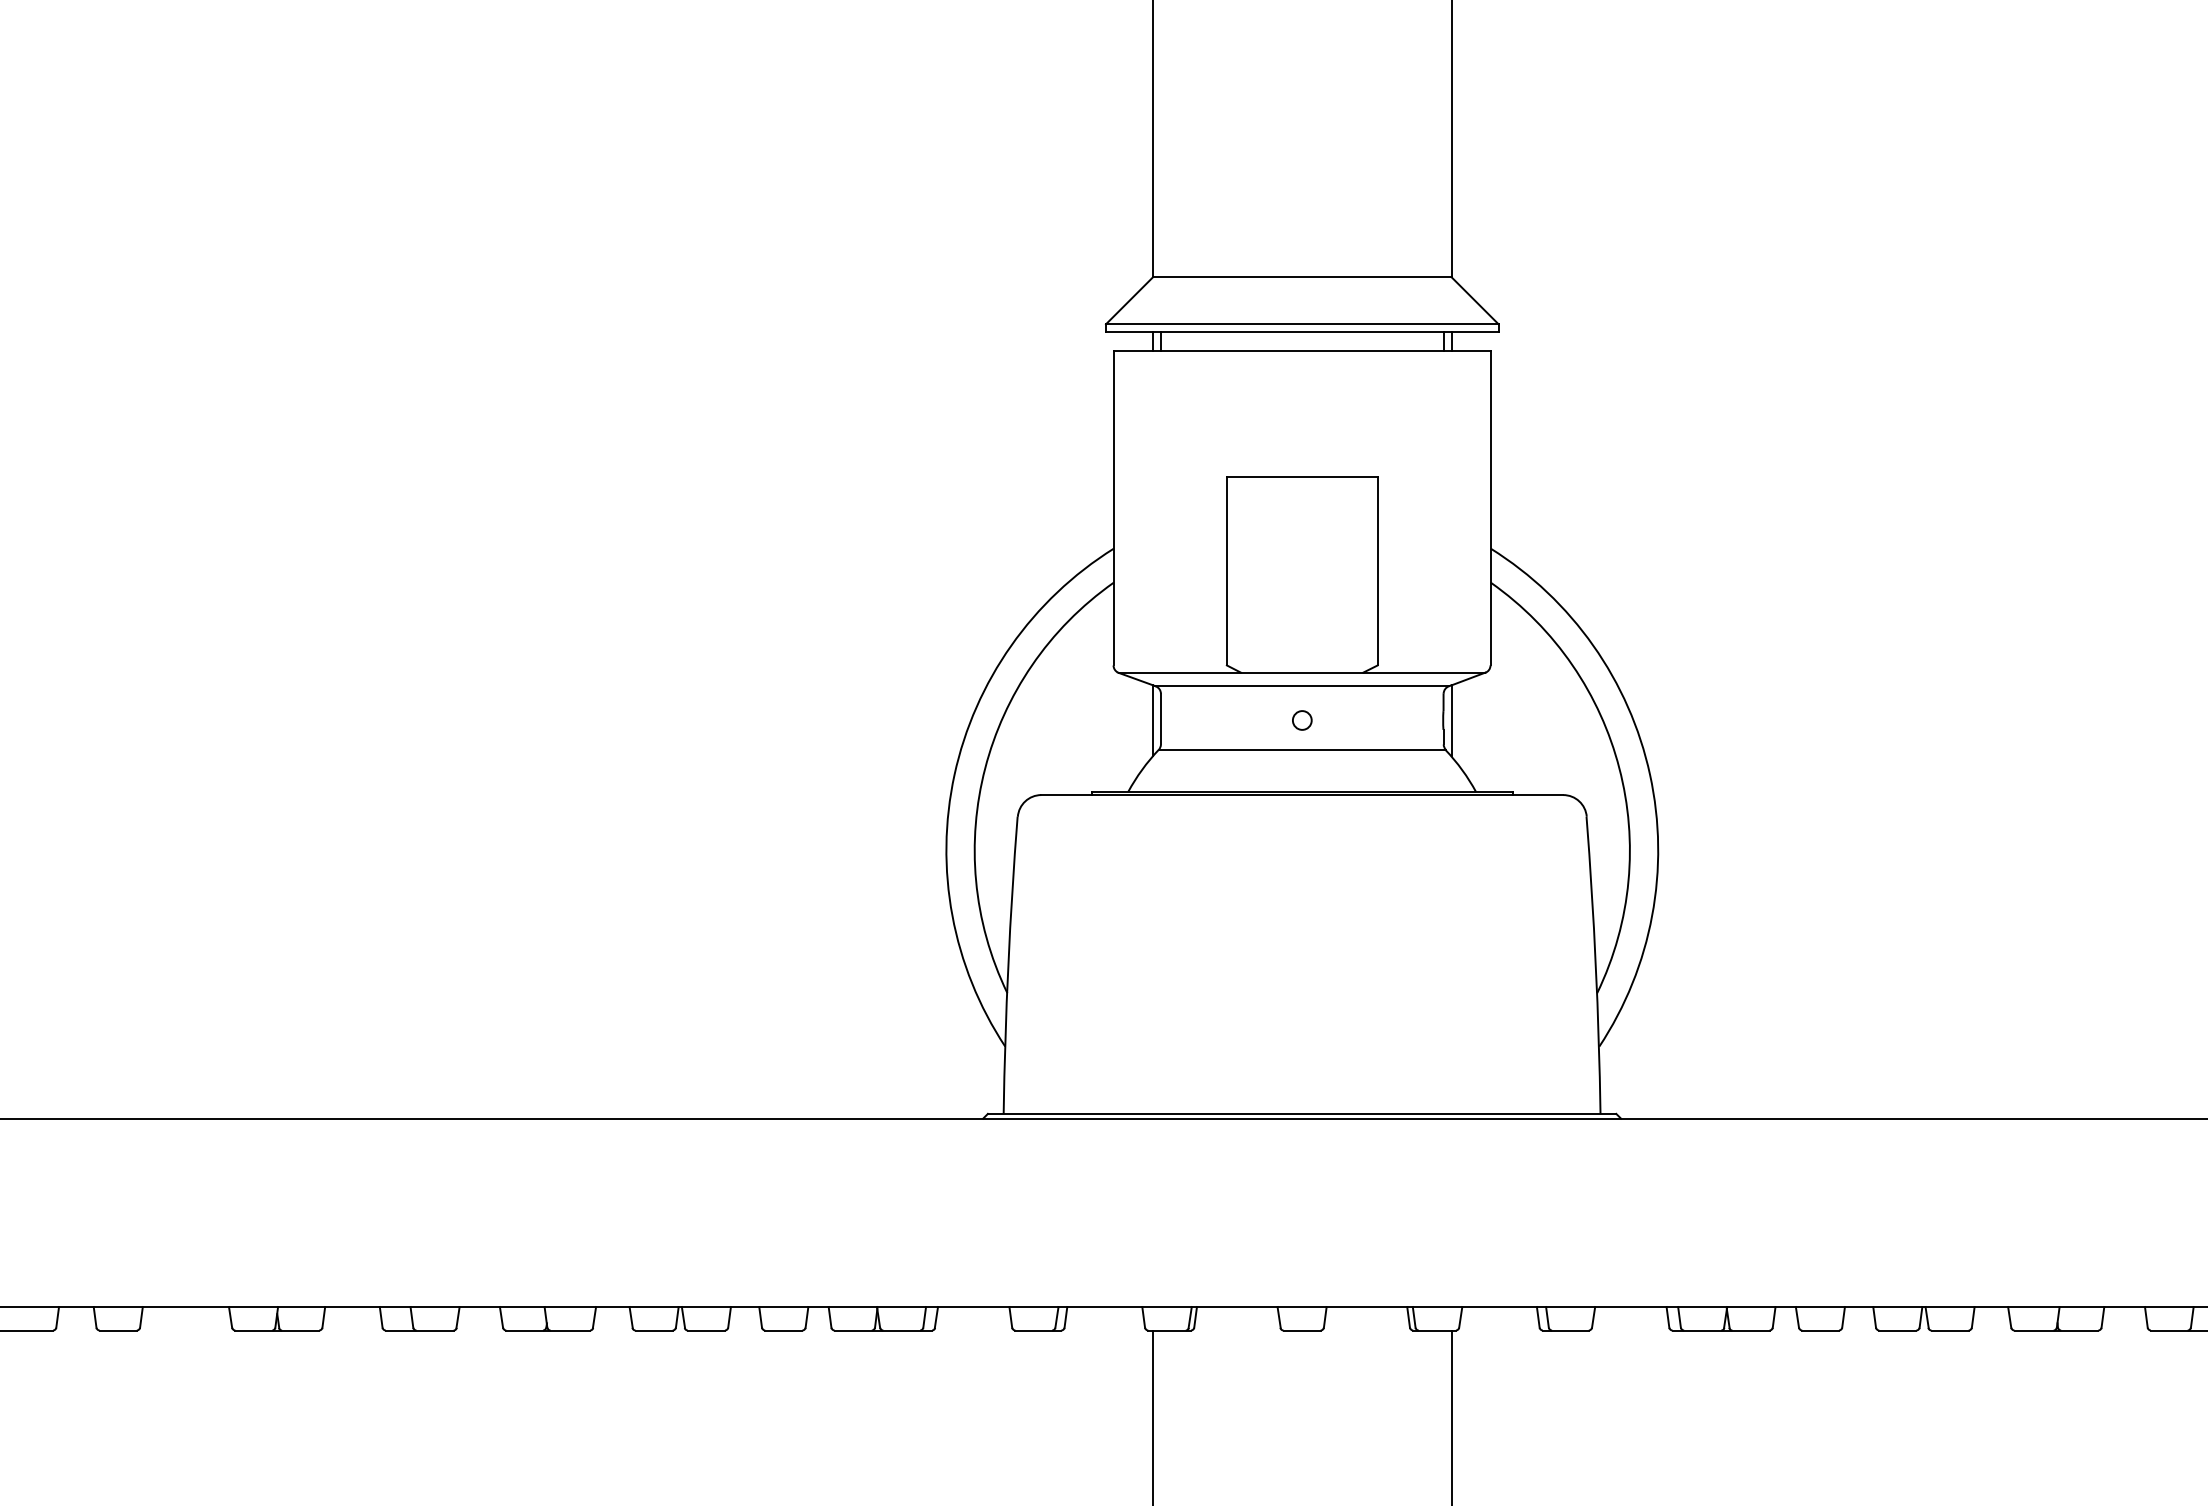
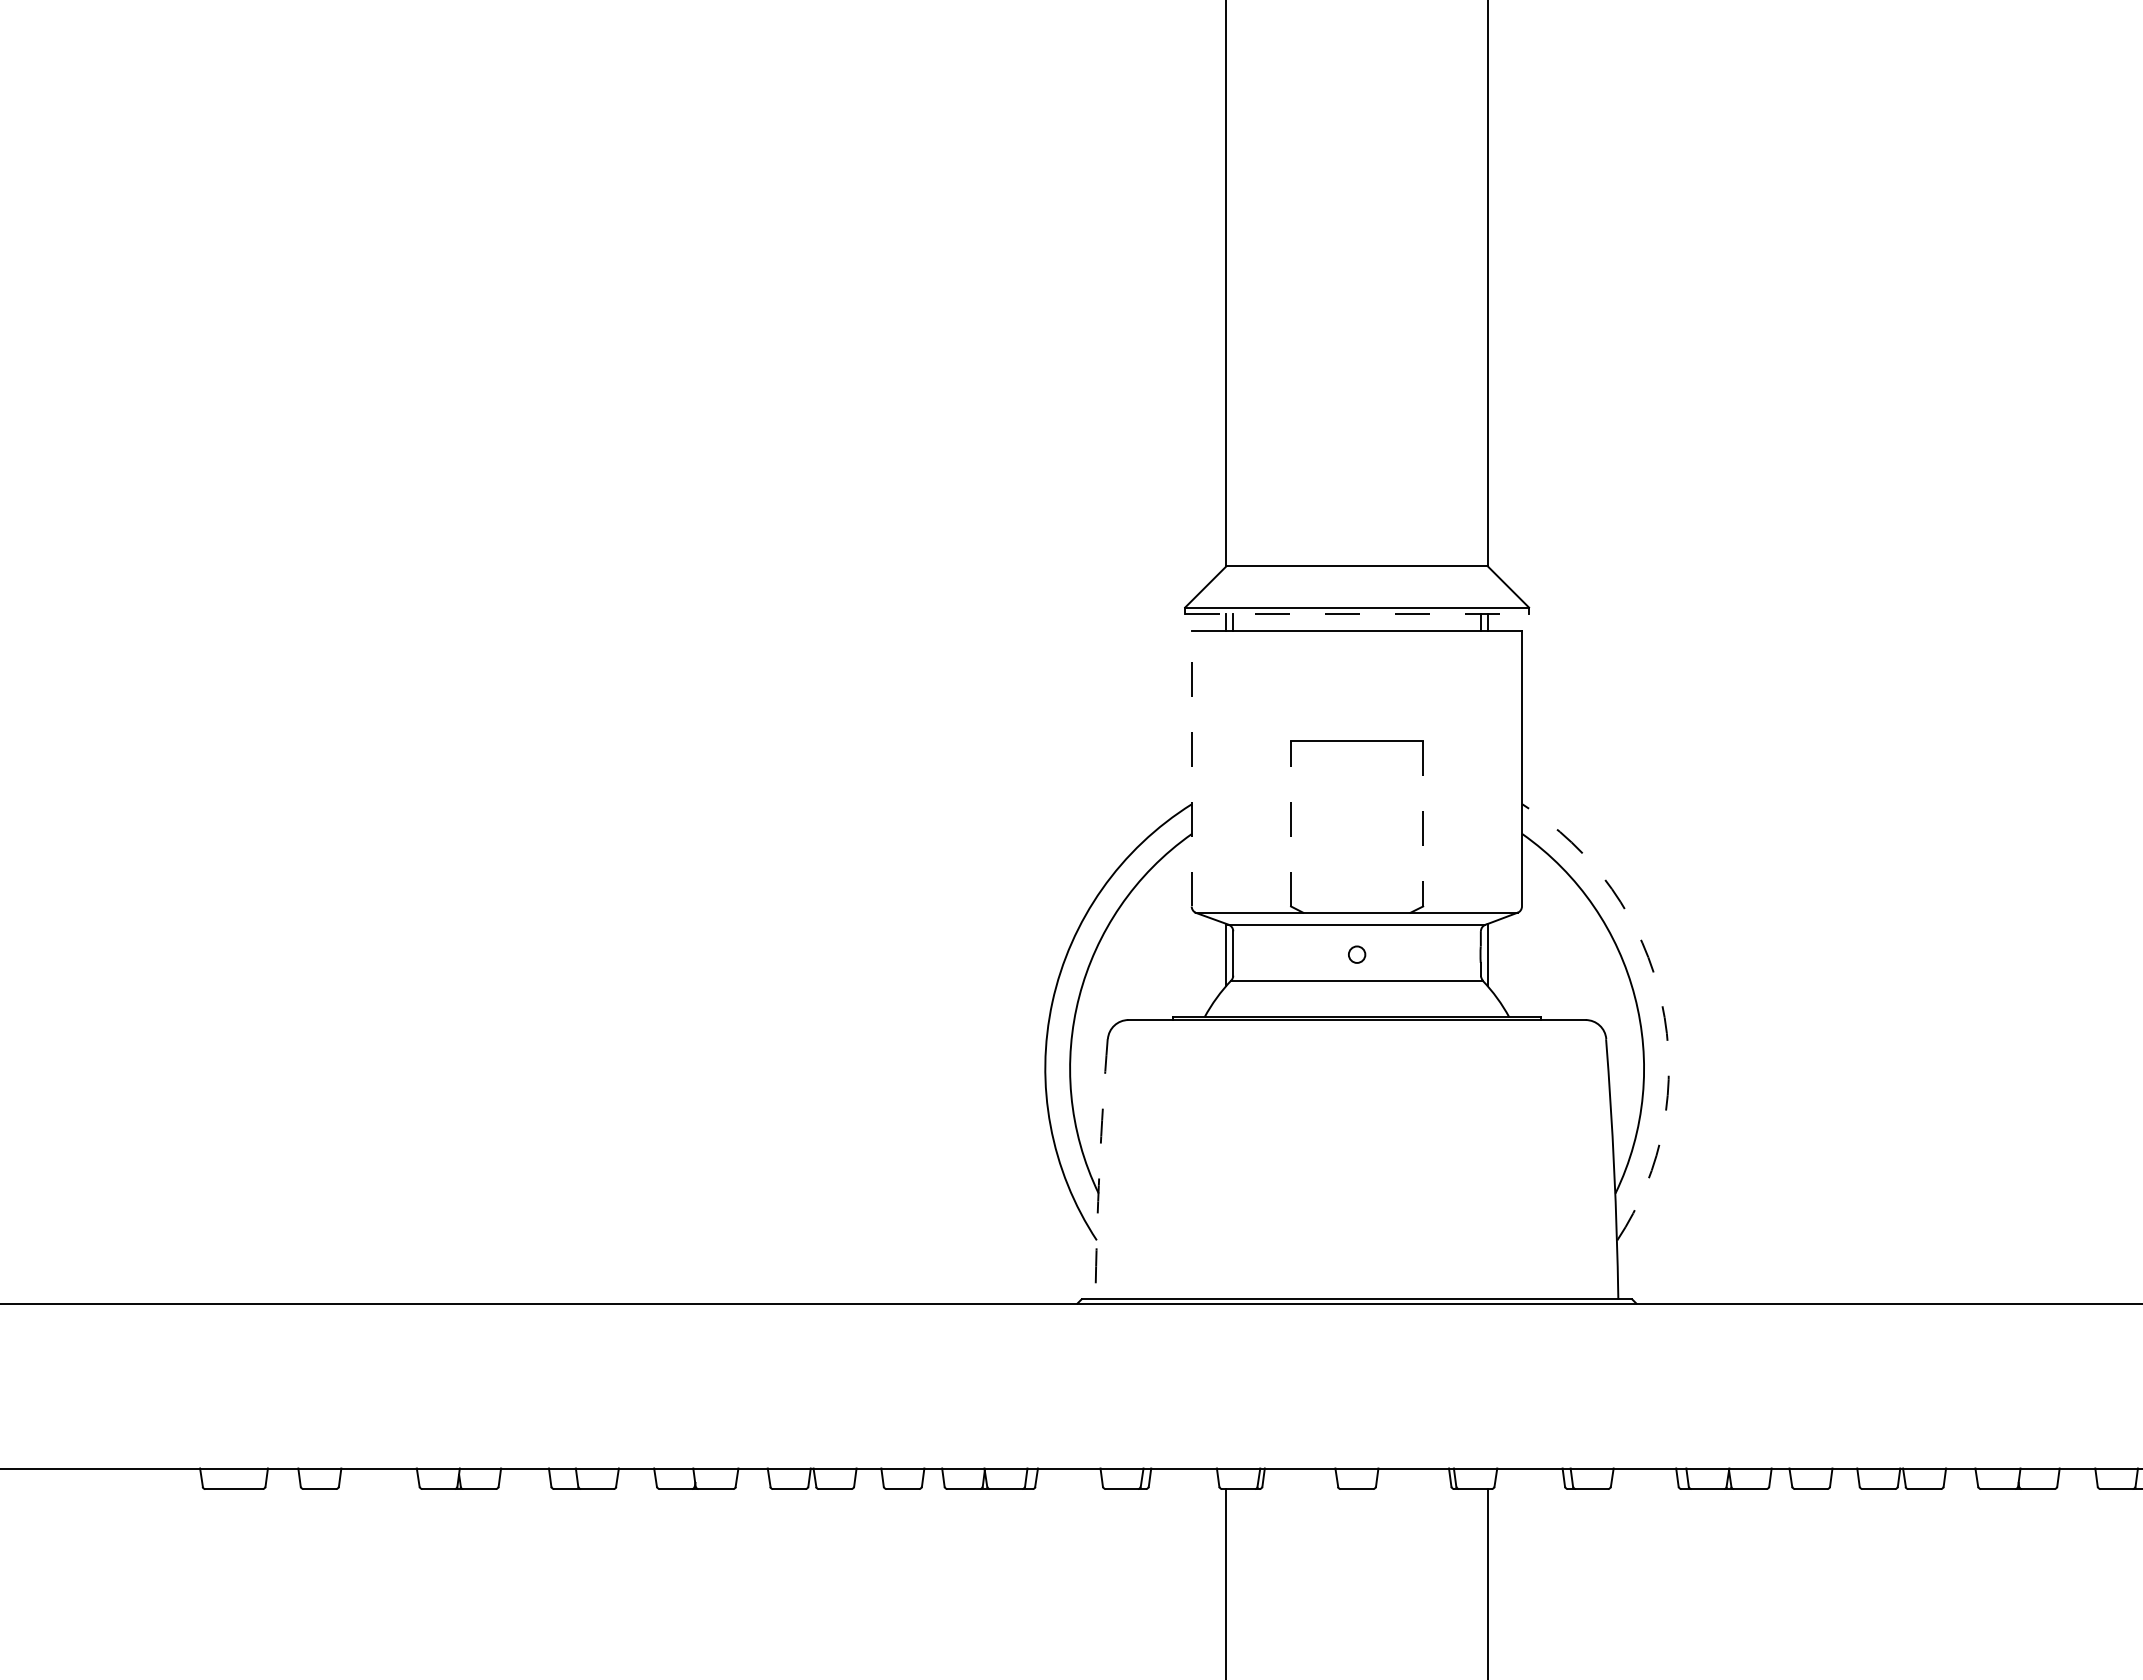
line: (1302, 332) -> (1357, 614), solid -> dashed
line: (1113, 507) -> (1191, 768), solid -> dashed
line: (1227, 570) -> (1291, 823), solid -> dashed
line: (1378, 571) -> (1423, 824), solid -> dashed
arc: (1649, 775) -> (1661, 1002), solid -> dashed
arc: (1008, 965) -> (1099, 1169), solid -> dashed

